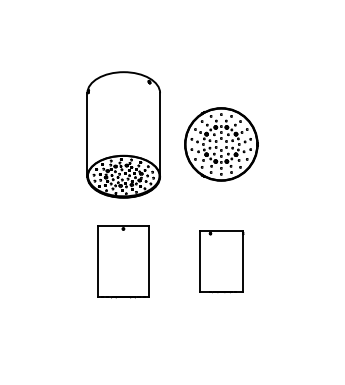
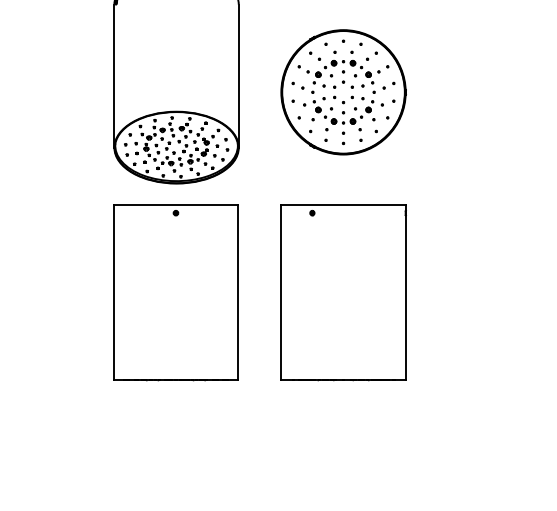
part: (123, 261) -> (176, 292), size x1.43
part: (221, 261) -> (343, 292), size x1.67

